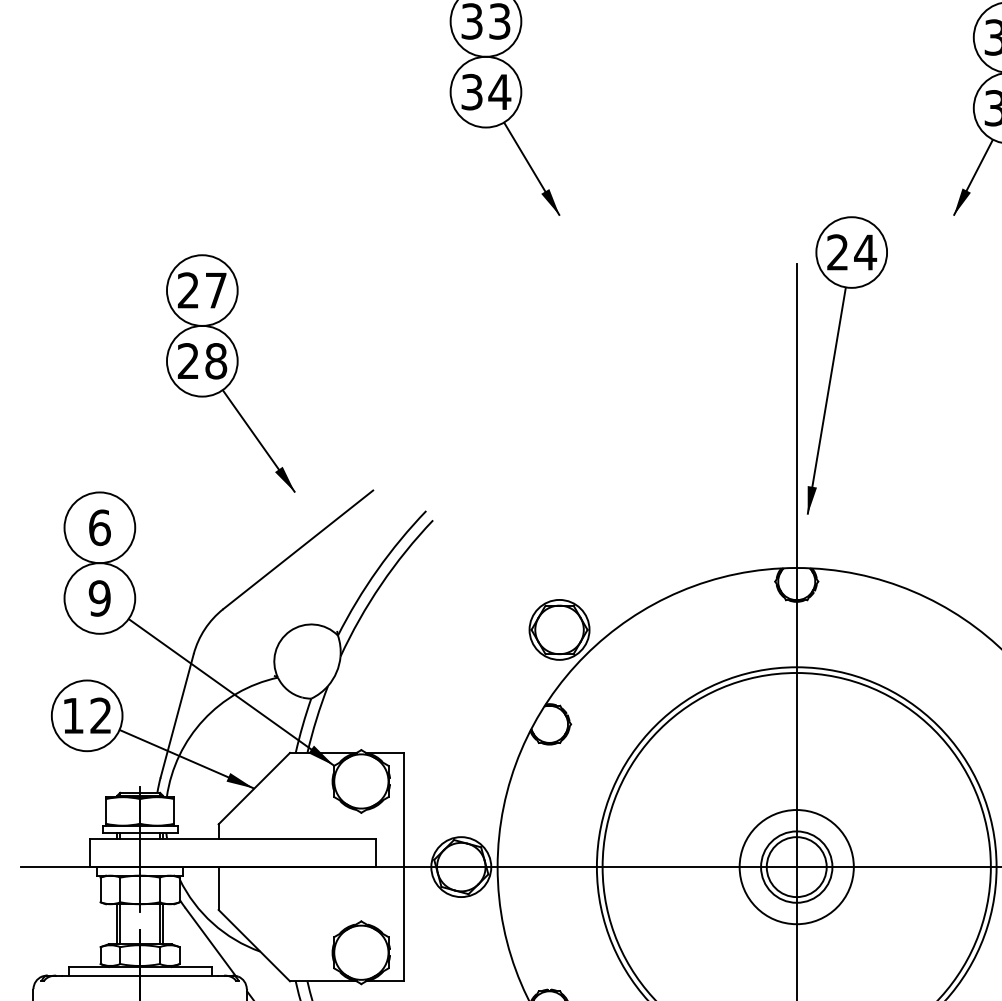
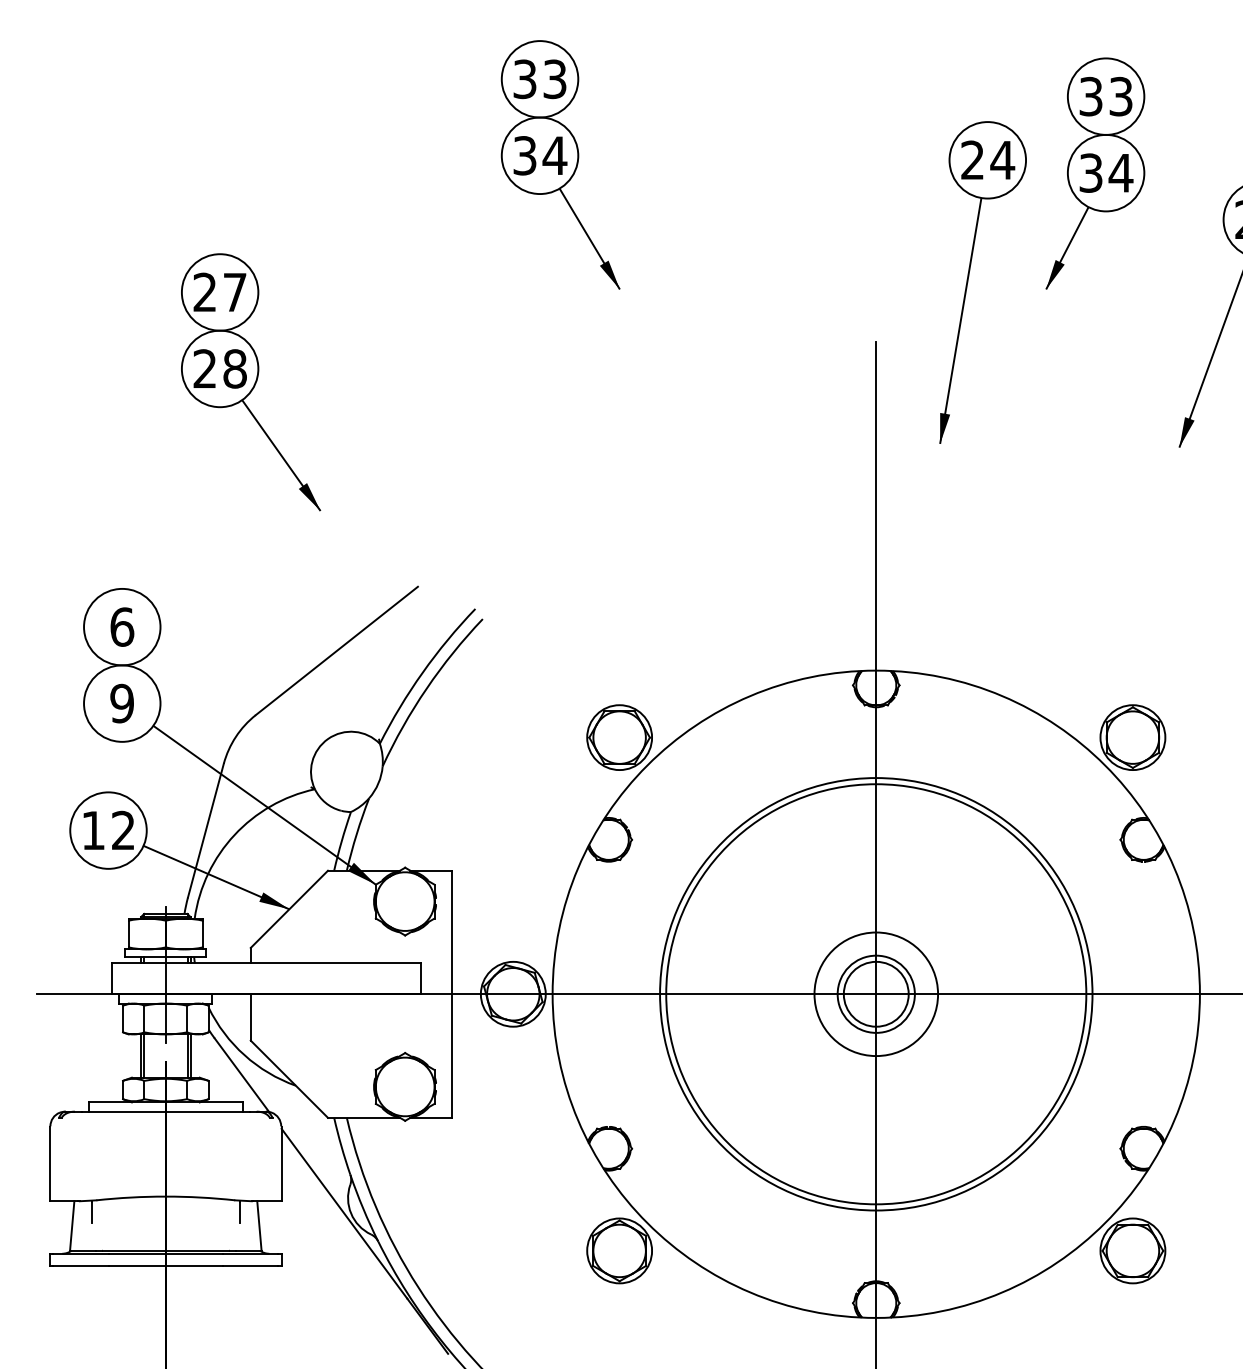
part: (833, 365) -> (968, 282), moved
part: (231, 373) -> (251, 382), moved

